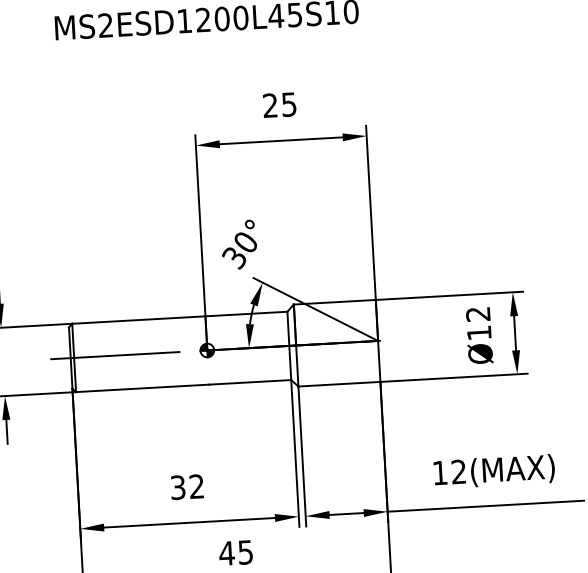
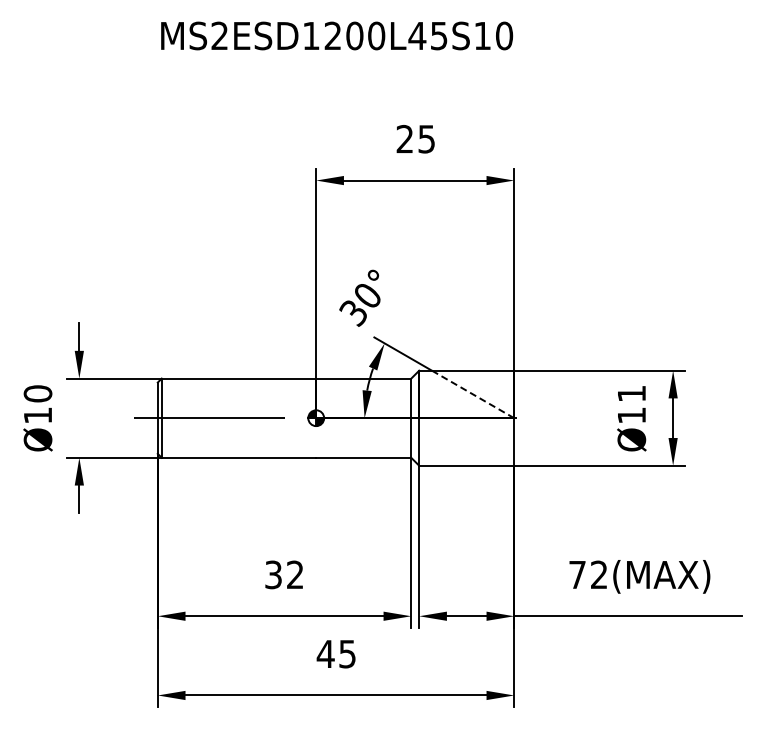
text: (478, 314) -> (631, 394), Ø12 -> Ø11
line: (341, 322) -> (473, 394), solid -> dashed
text: (440, 472) -> (577, 574), 12(MAX) -> 72(MAX)

